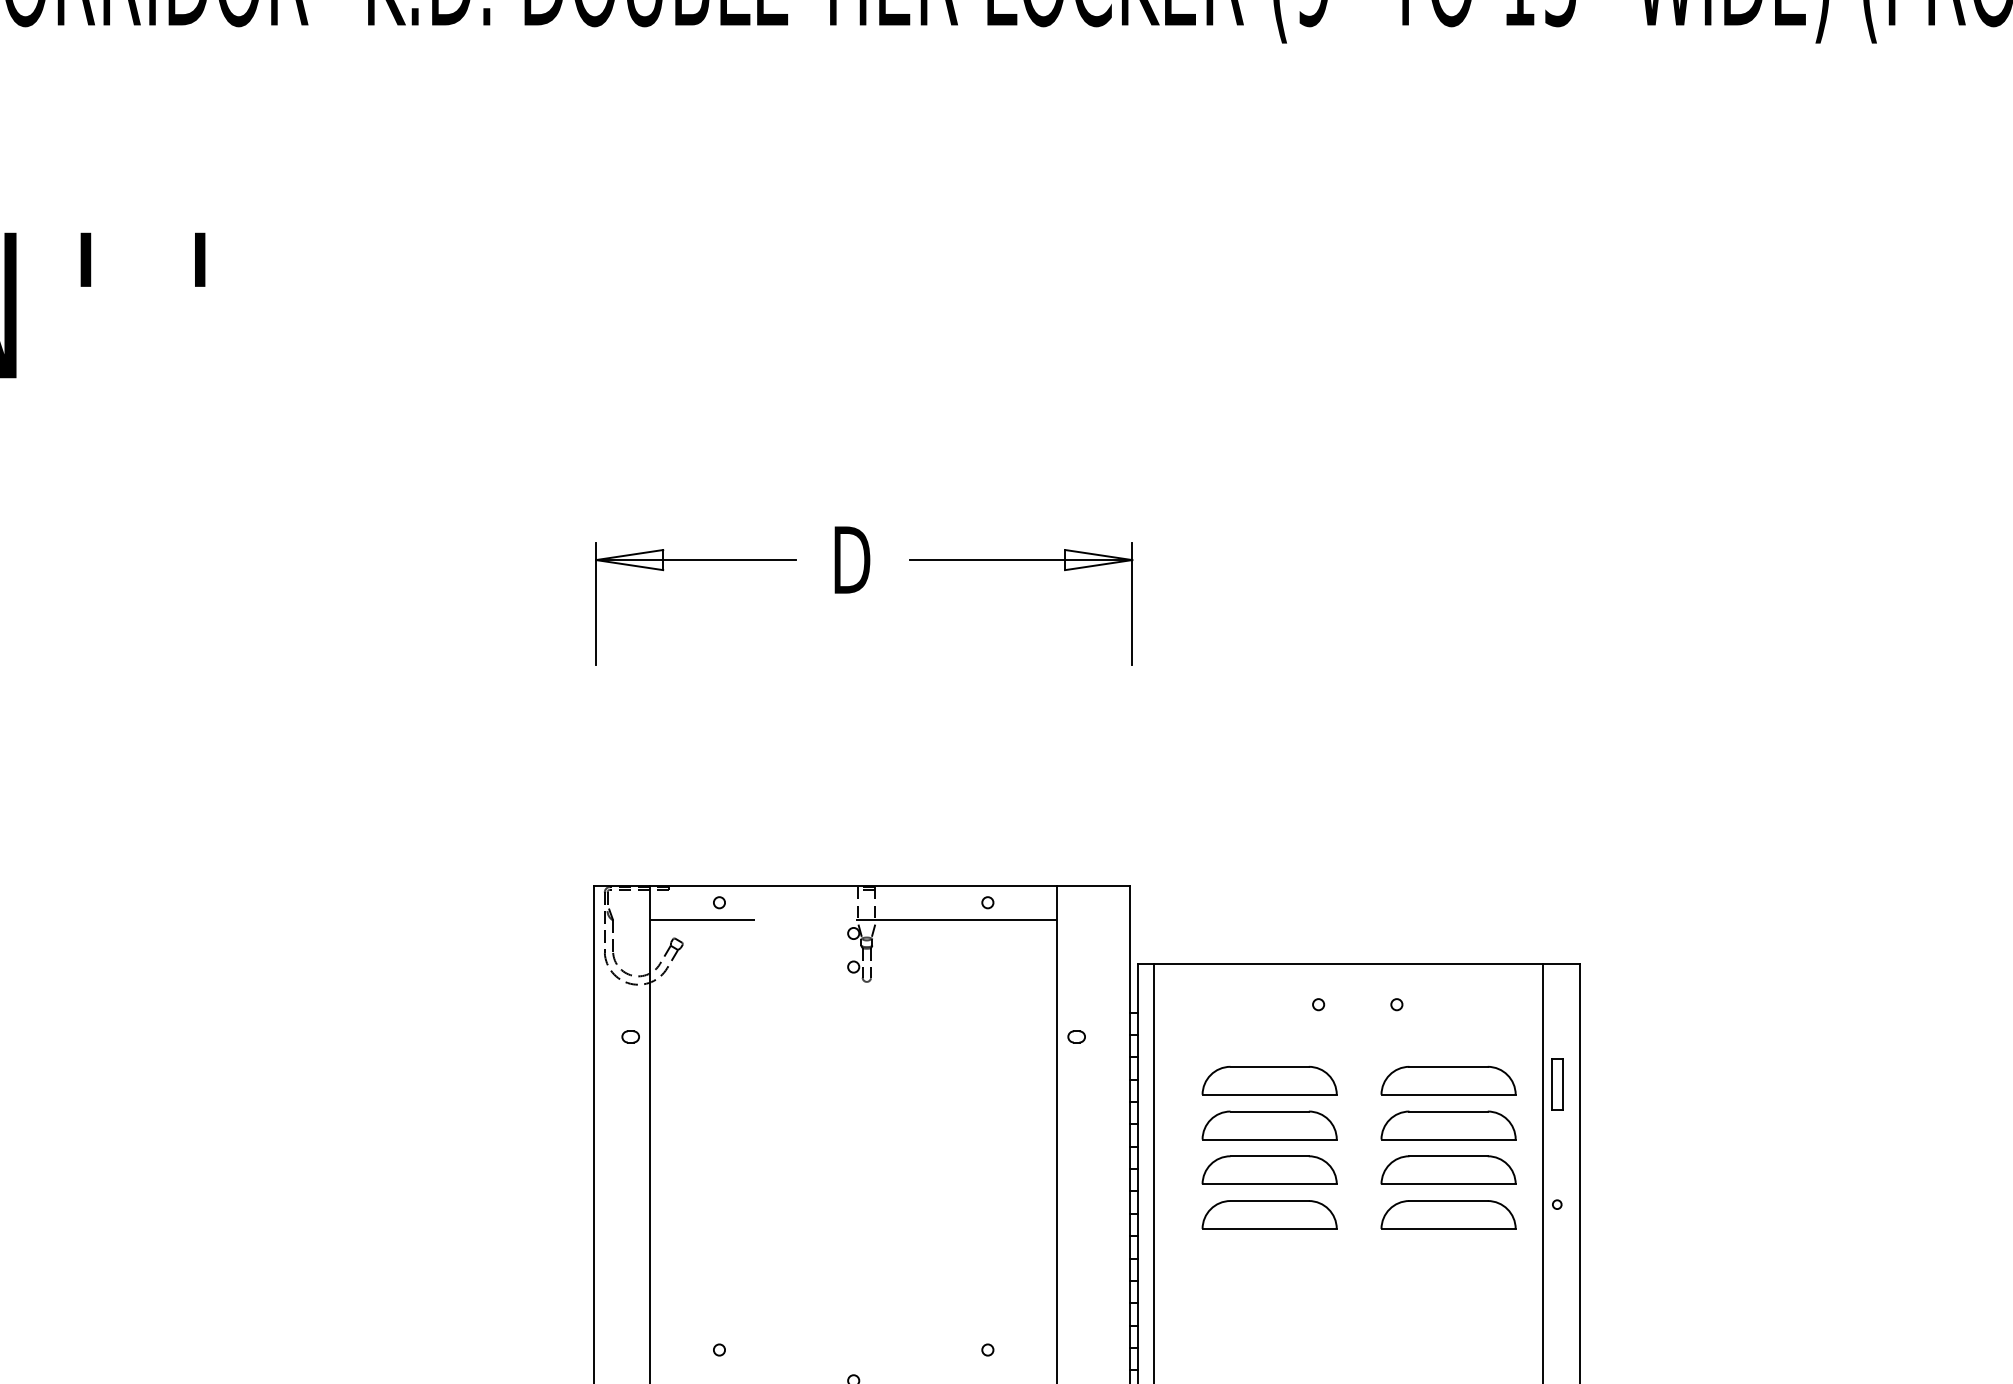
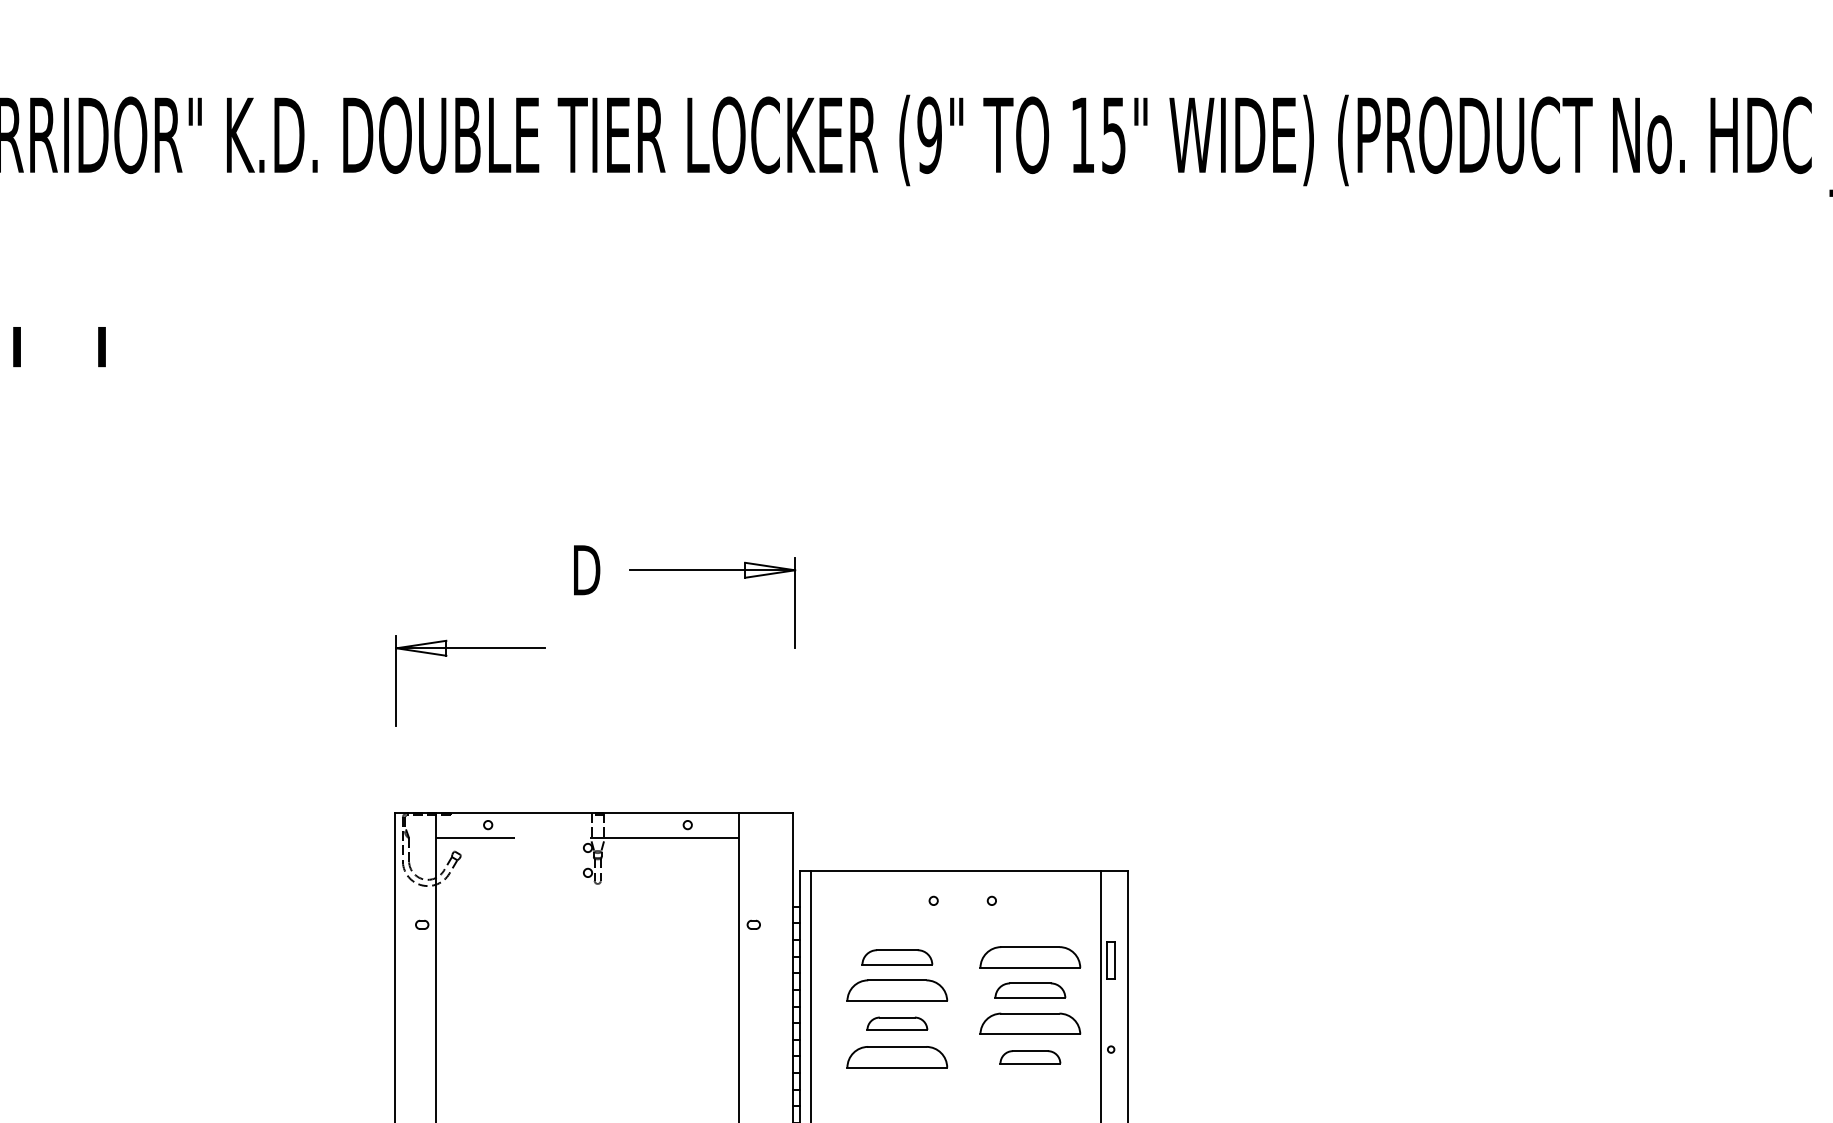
part: (695, 560) -> (470, 648), moved
part: (1269, 1080) -> (897, 957), size x0.7
part: (1448, 1125) -> (1030, 990), size x0.7
part: (1269, 1169) -> (897, 1023), size x0.6
part: (1448, 1215) -> (1030, 1057), size x0.6

